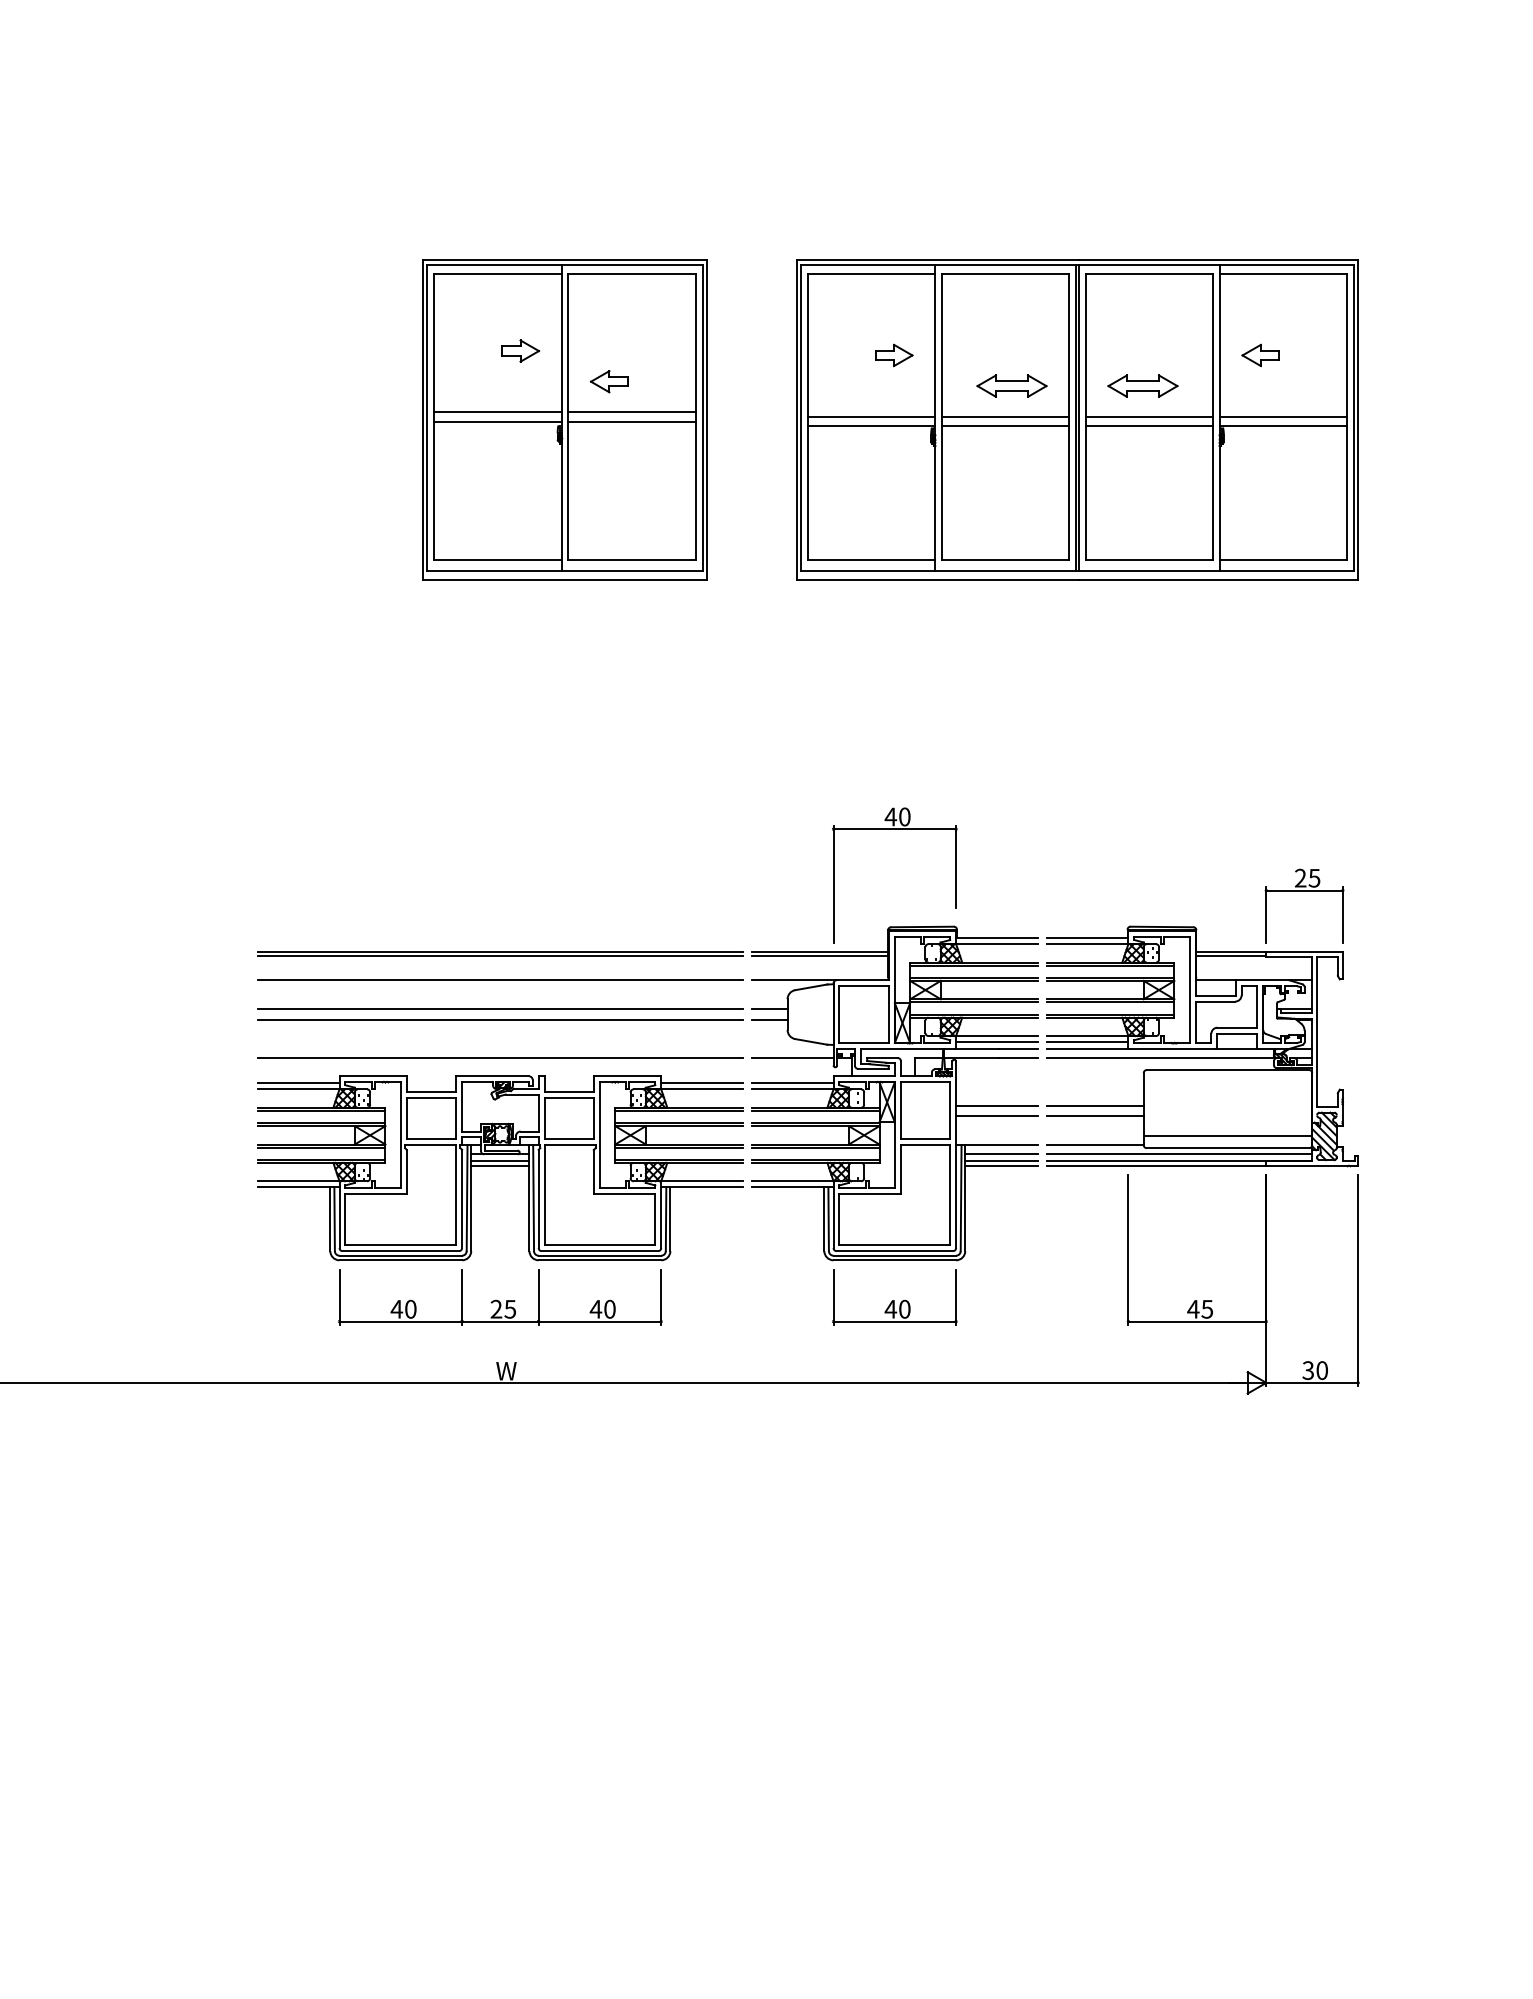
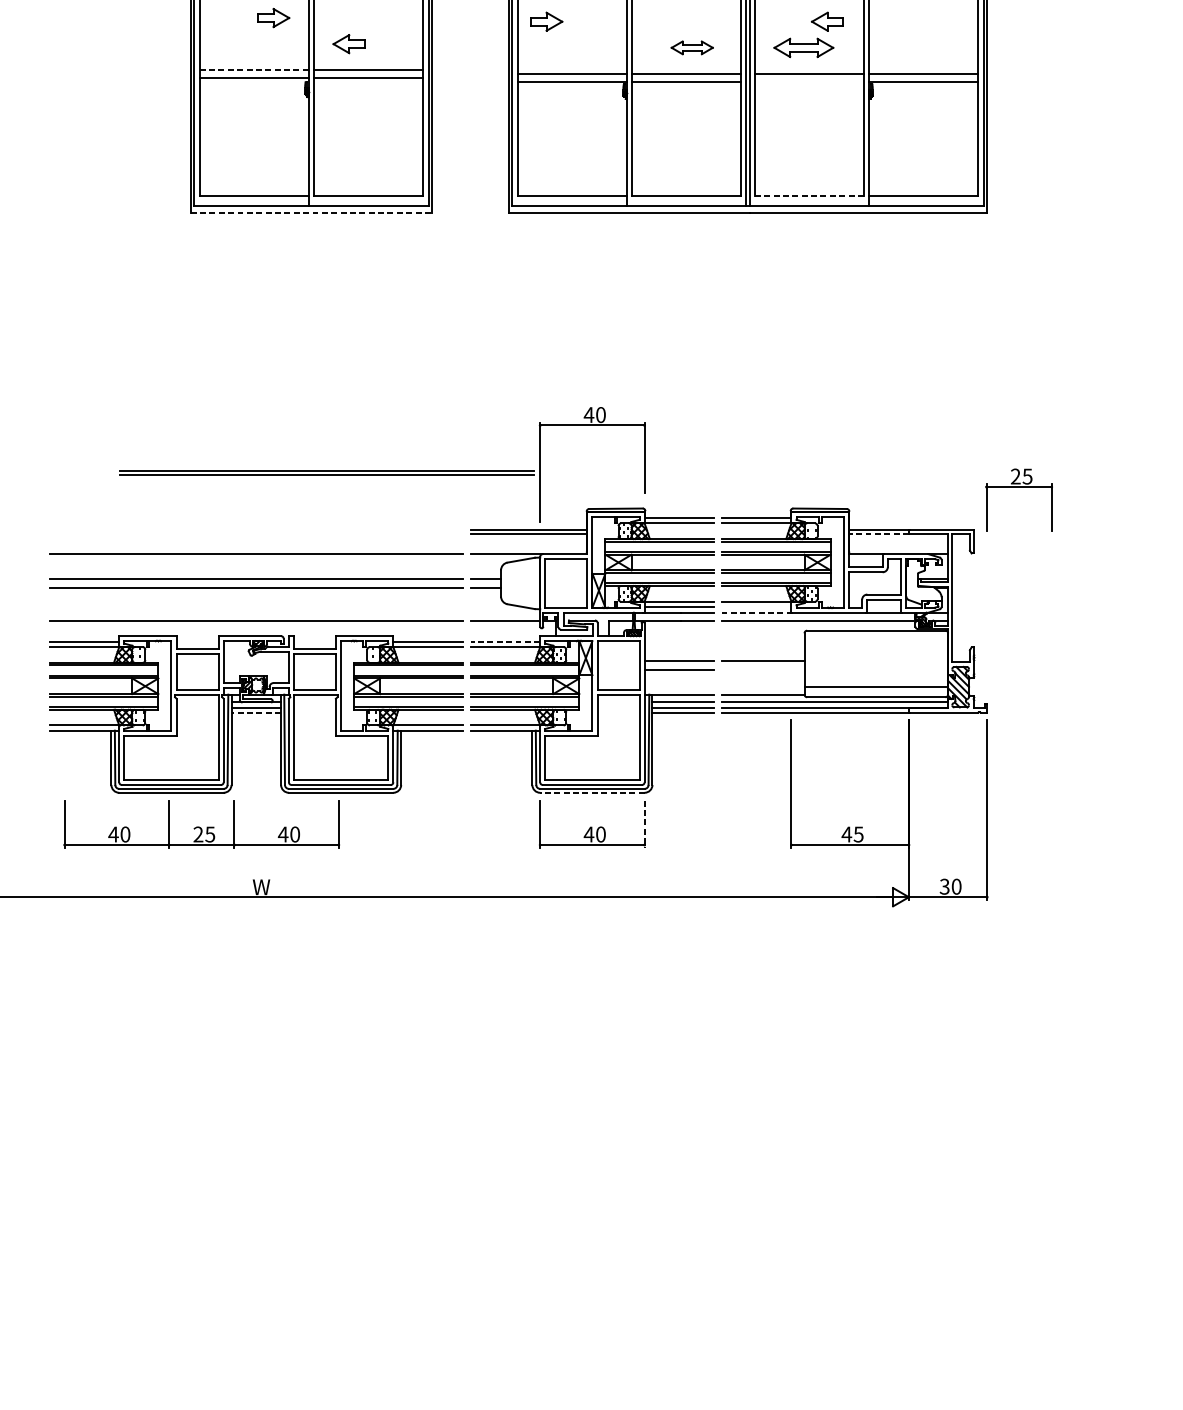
part: (894, 355) -> (546, 21), moved
part: (1260, 355) -> (827, 21), moved
part: (1011, 385) -> (691, 47), size x0.7
line: (498, 412) -> (254, 70), solid -> dashed
line: (1149, 425) -> (809, 81), removed
line: (1149, 560) -> (809, 196), solid -> dashed
line: (565, 579) -> (311, 212), solid -> dashed
part: (1304, 891) -> (1019, 487), moved
part: (500, 953) -> (327, 472), moved
line: (1231, 956) -> (879, 533), solid -> dashed
line: (1087, 1042) -> (756, 607), removed
line: (1088, 1048) -> (757, 612), solid -> dashed
line: (792, 1083) -> (505, 642), solid -> dashed
line: (1094, 1116) -> (762, 670), removed
line: (499, 1166) -> (255, 712), solid -> dashed
line: (894, 1260) -> (592, 792), solid -> dashed
part: (500, 1297) -> (201, 824), moved
line: (956, 1297) -> (644, 824), solid -> dashed

